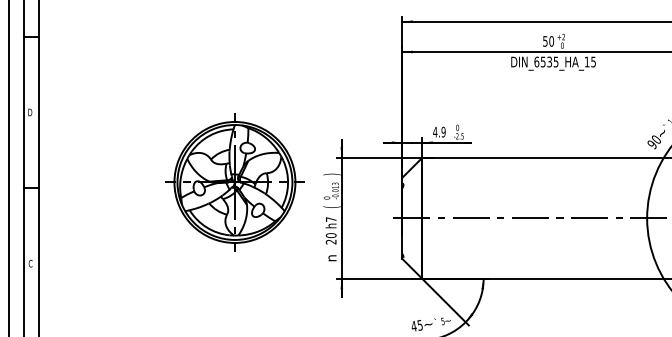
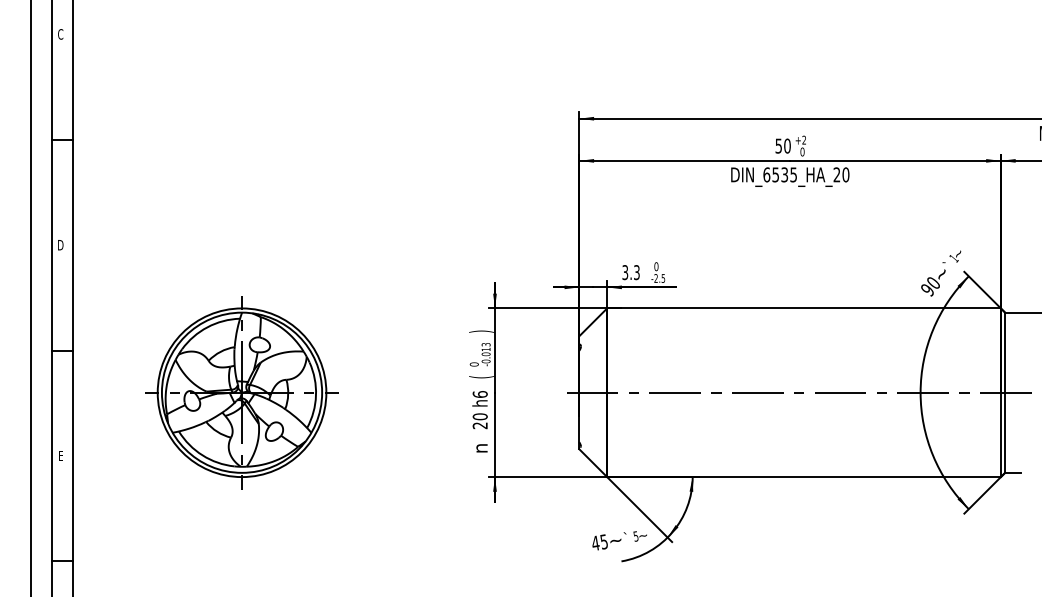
text: (590, 61) -> (841, 174), DIN_6535_HA_15 -> DIN_6535_HA_20
text: (439, 132) -> (630, 272), 4.9 -> 3.3
part: (234, 182) -> (241, 392), moved
text: (330, 219) -> (479, 394), h7 -> h6
text: (30, 263) -> (60, 455), C -> E

